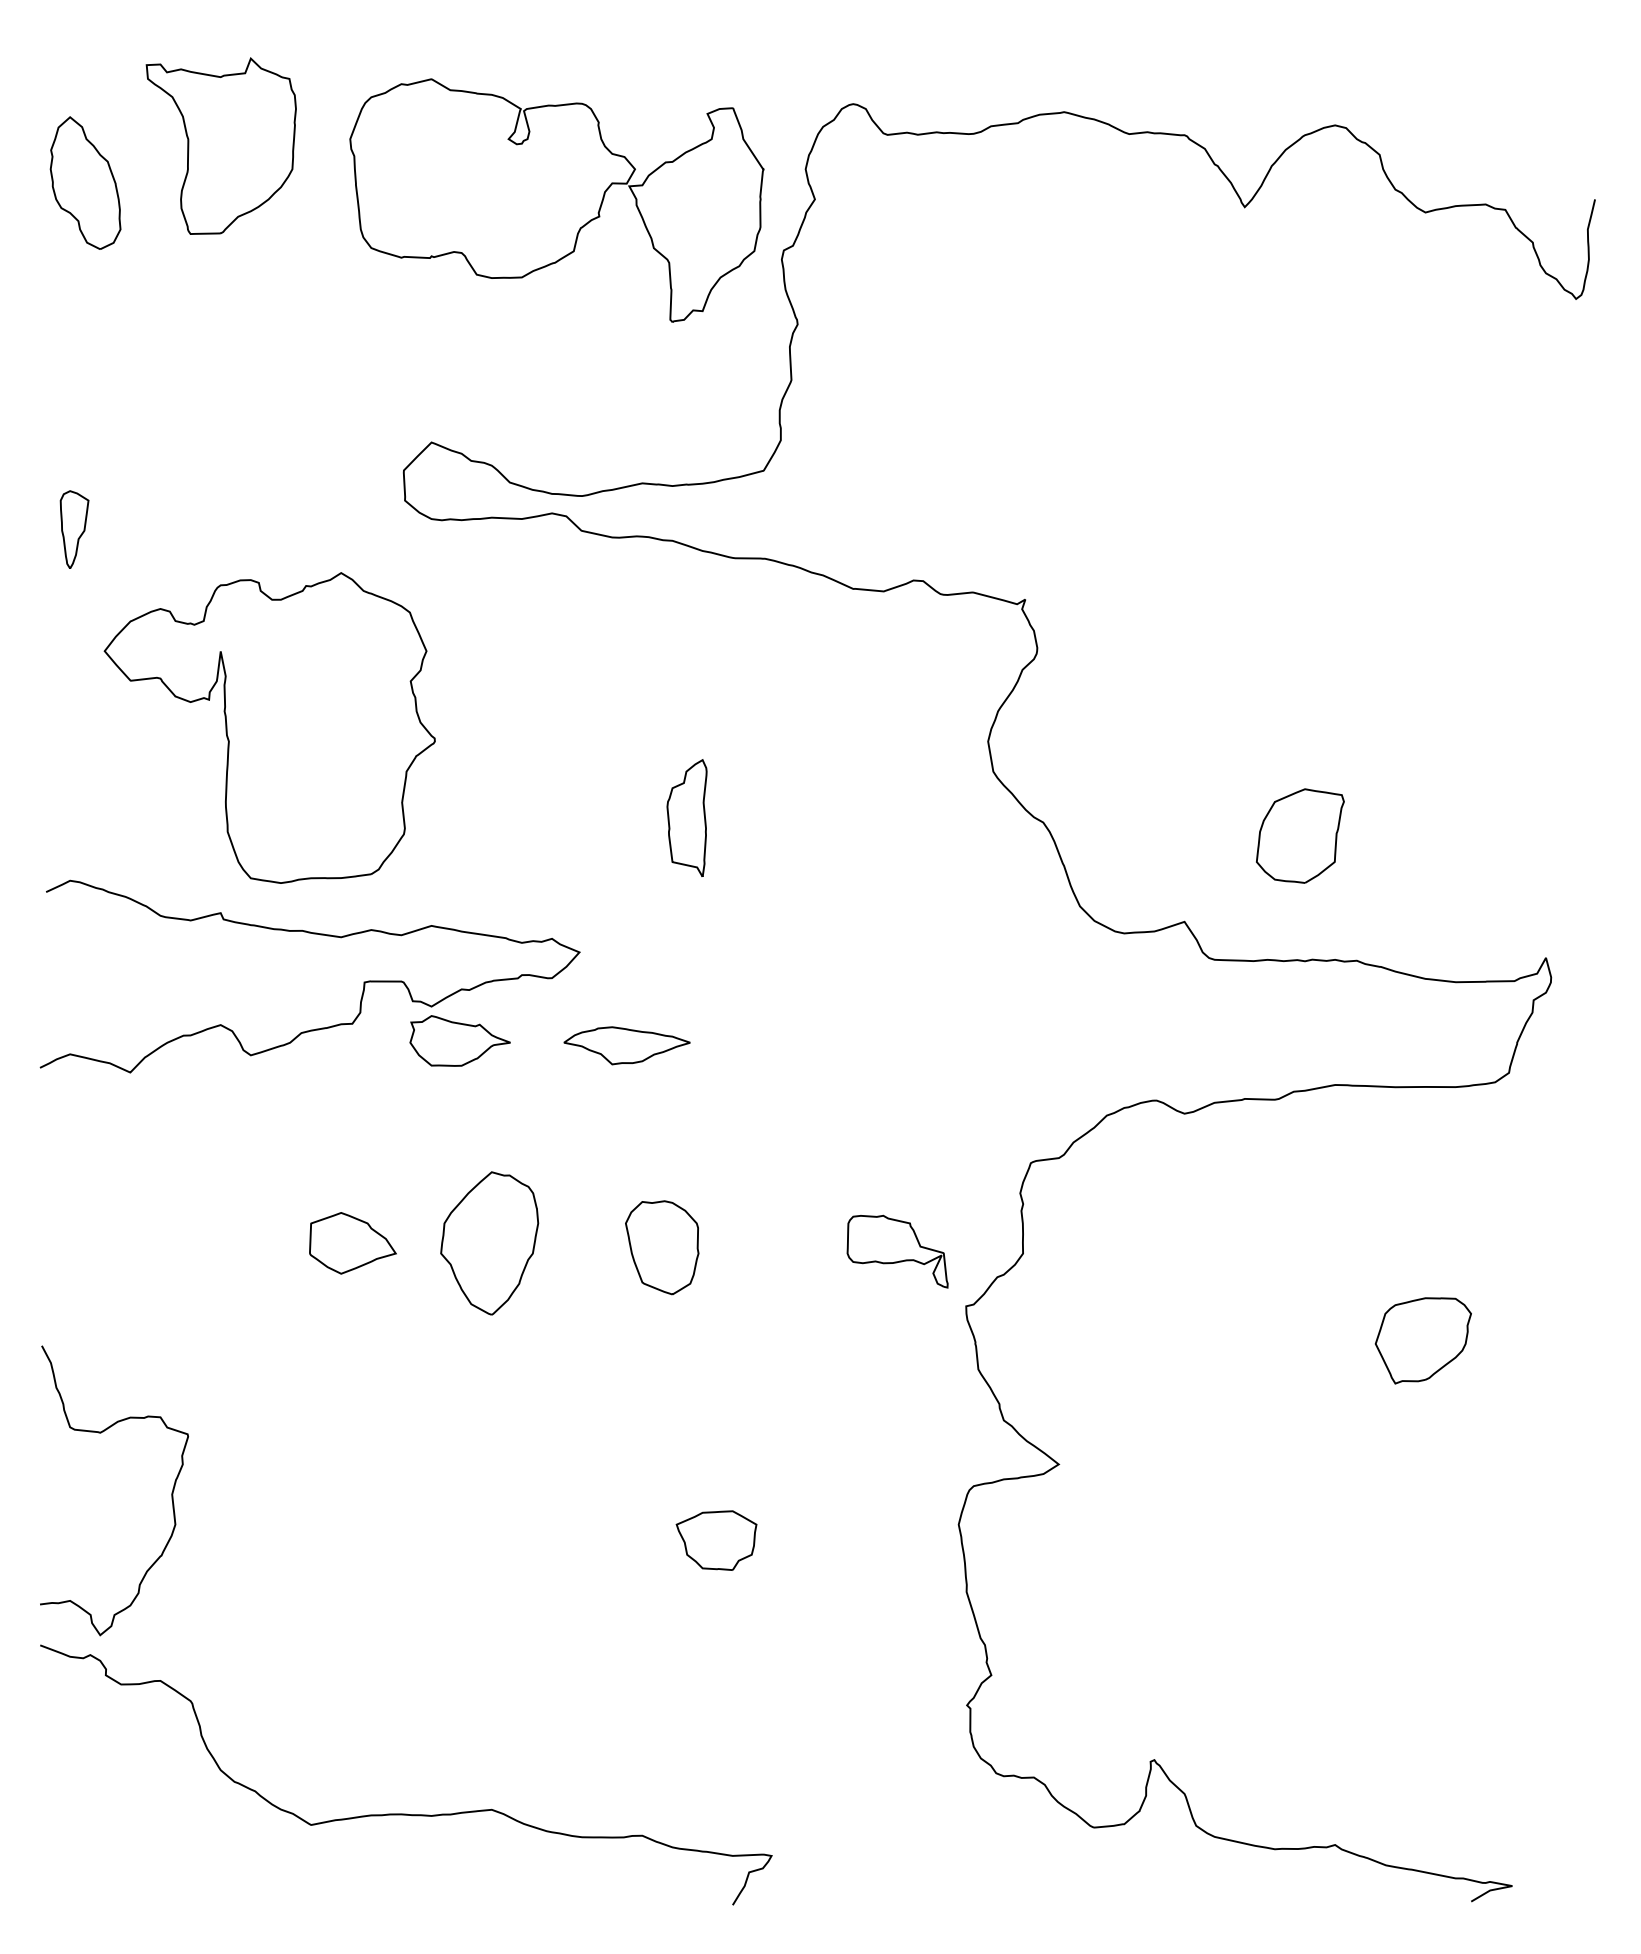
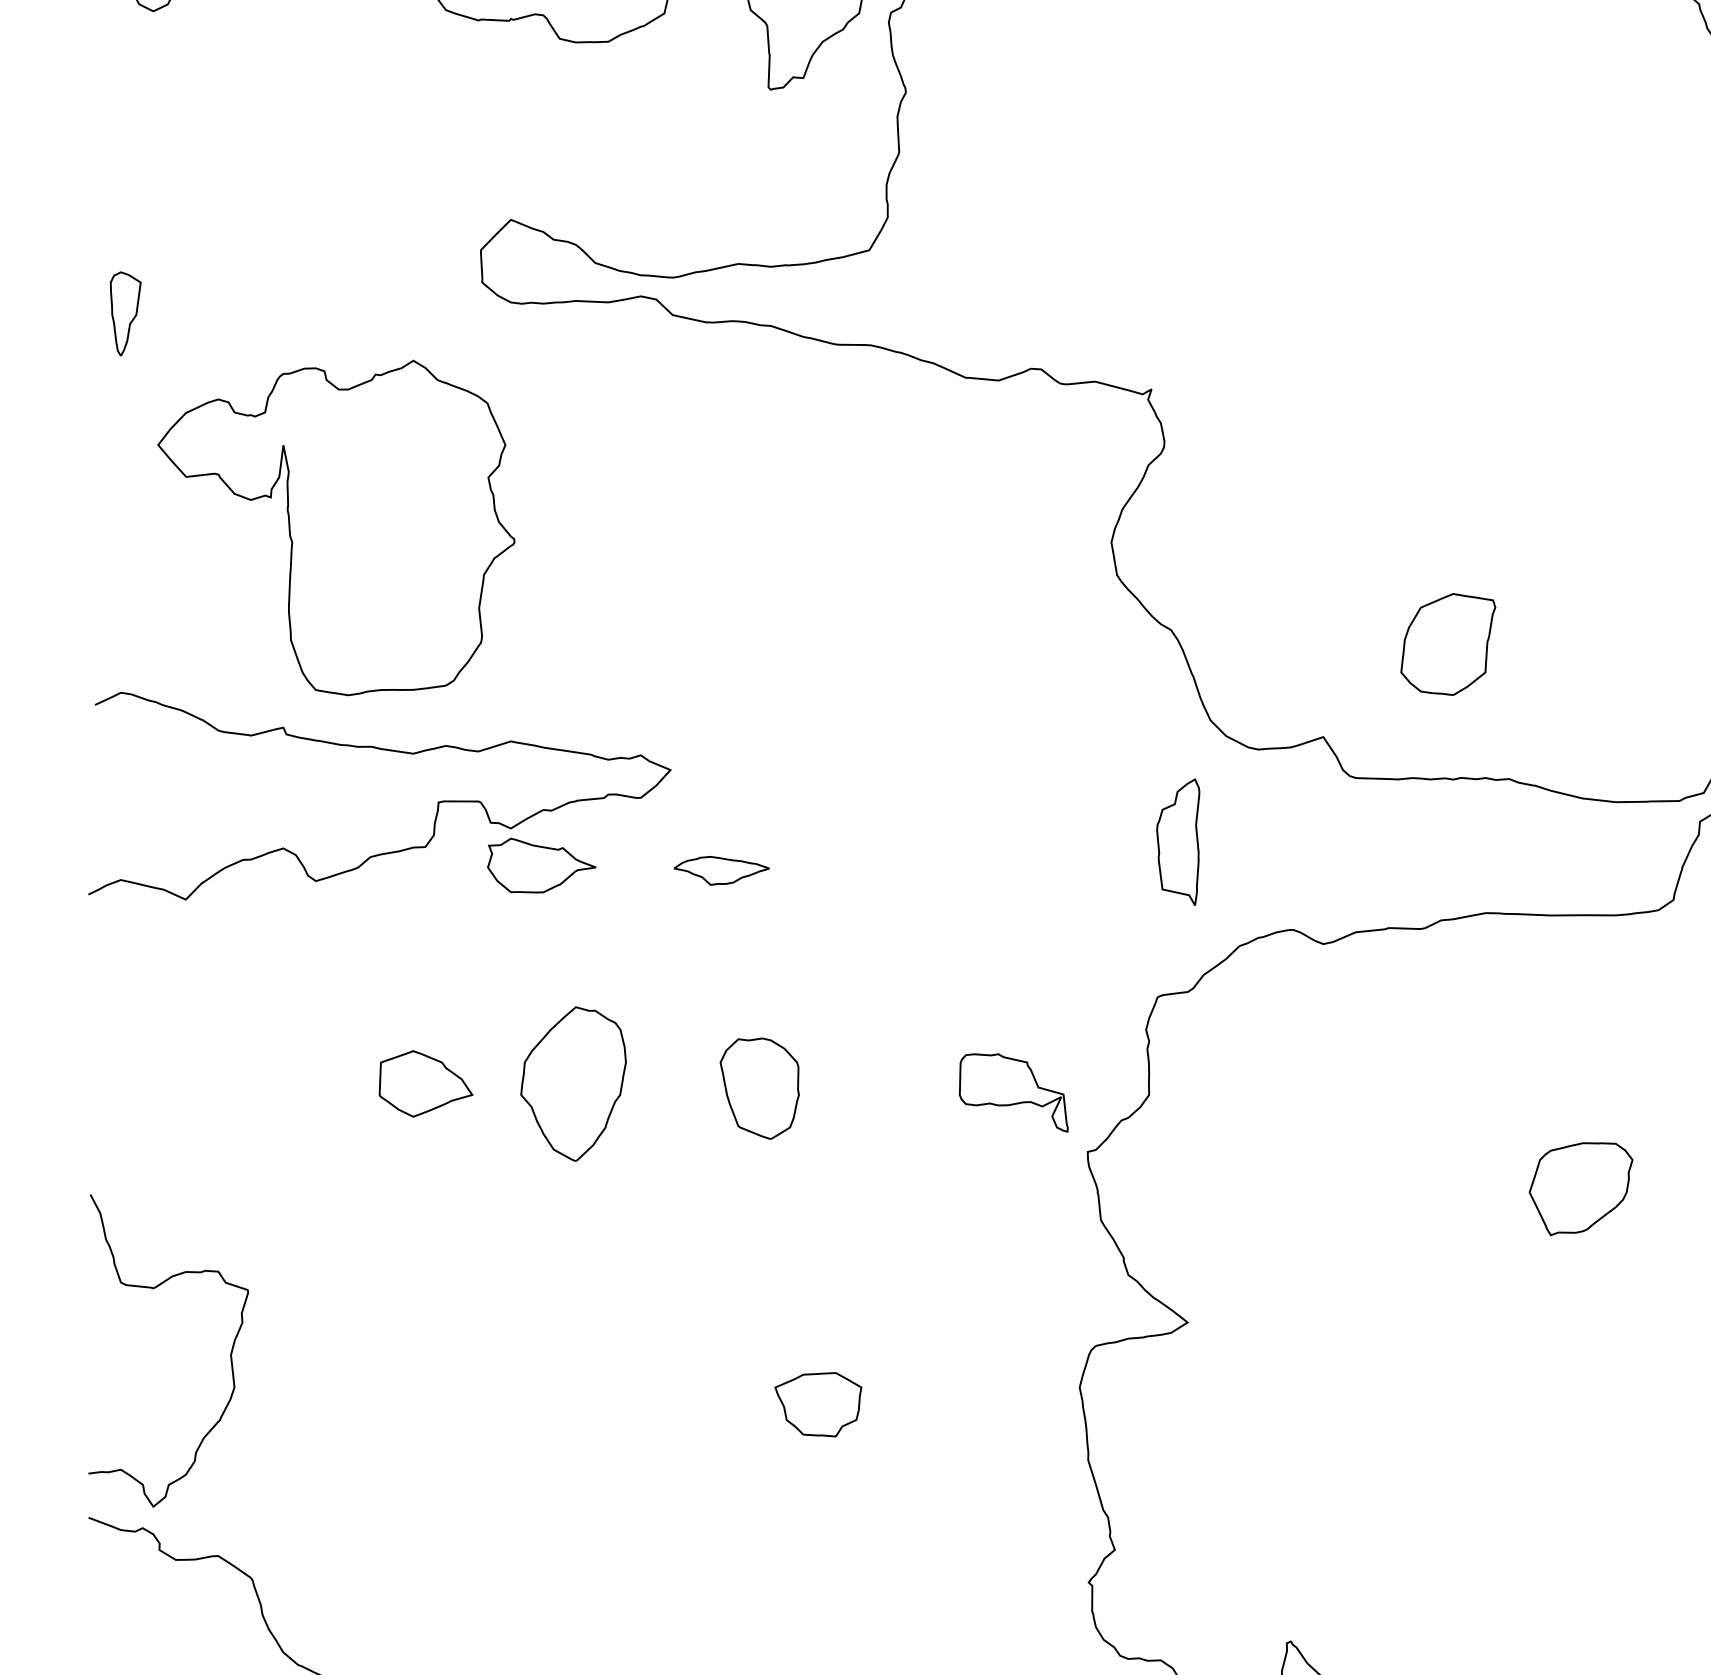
part: (686, 817) -> (1177, 841), moved
part: (626, 1045) -> (721, 870), size x0.7

